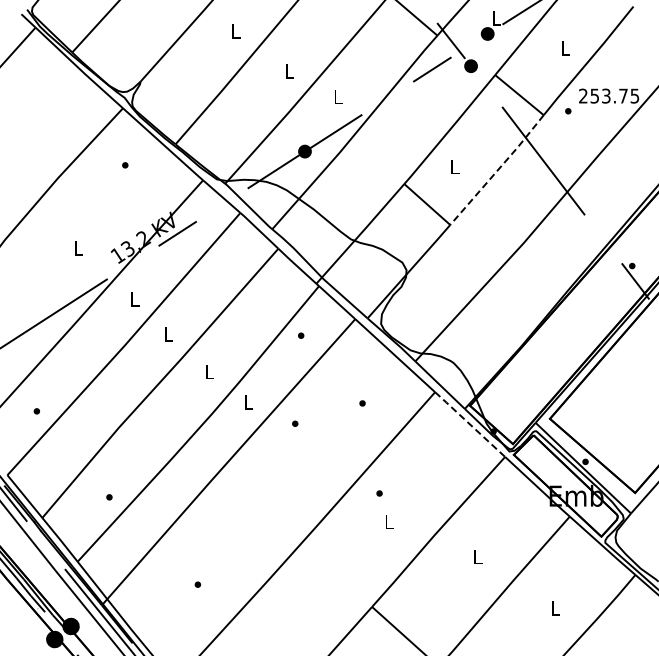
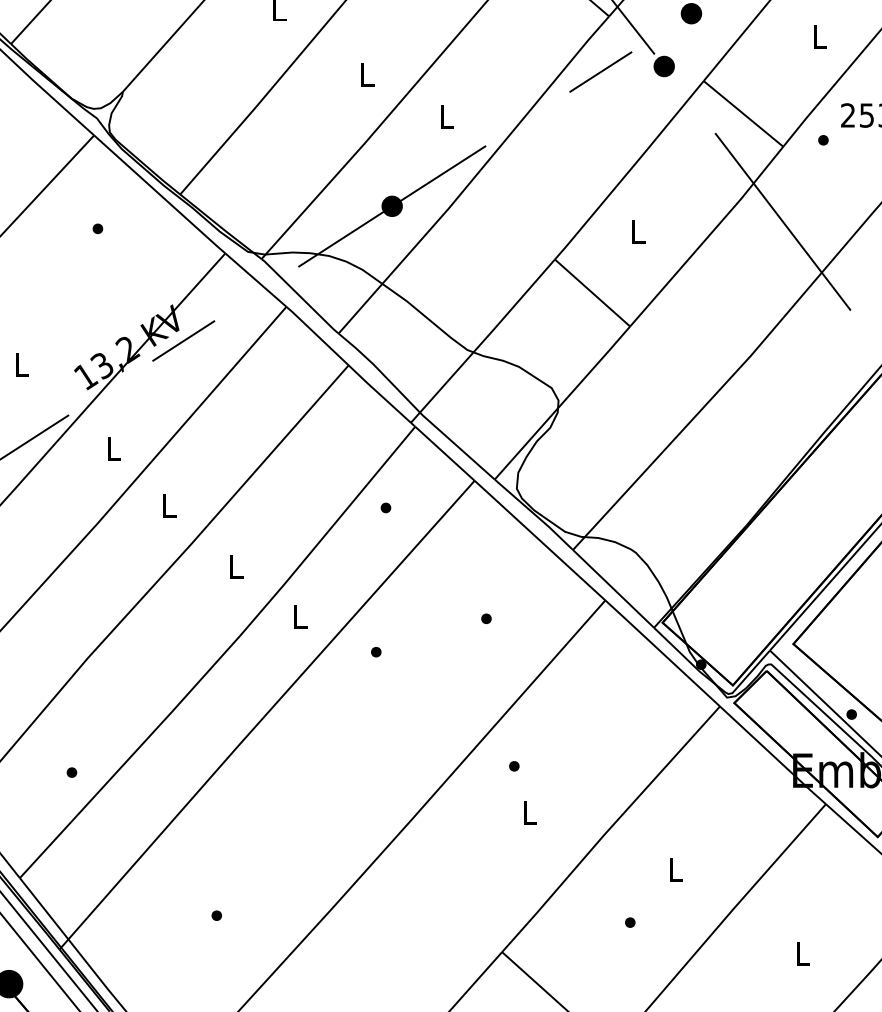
line: (497, 170) -> (707, 237), dashed -> solid
line: (469, 424) -> (661, 653), dashed -> solid
part: (450, 588) -> (630, 921), added

